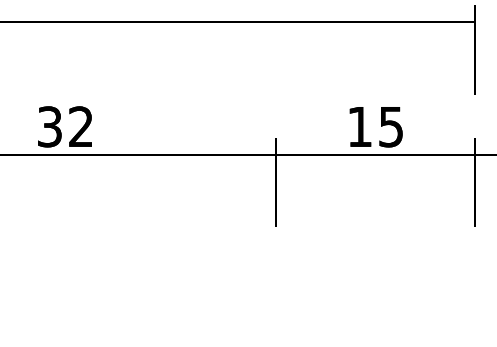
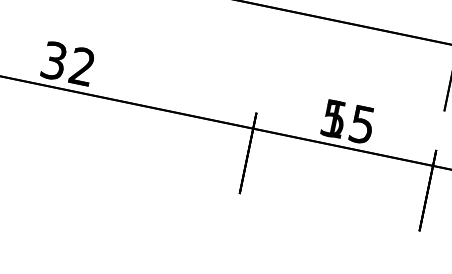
text: (359, 127) -> (333, 119), 15 -> 55

